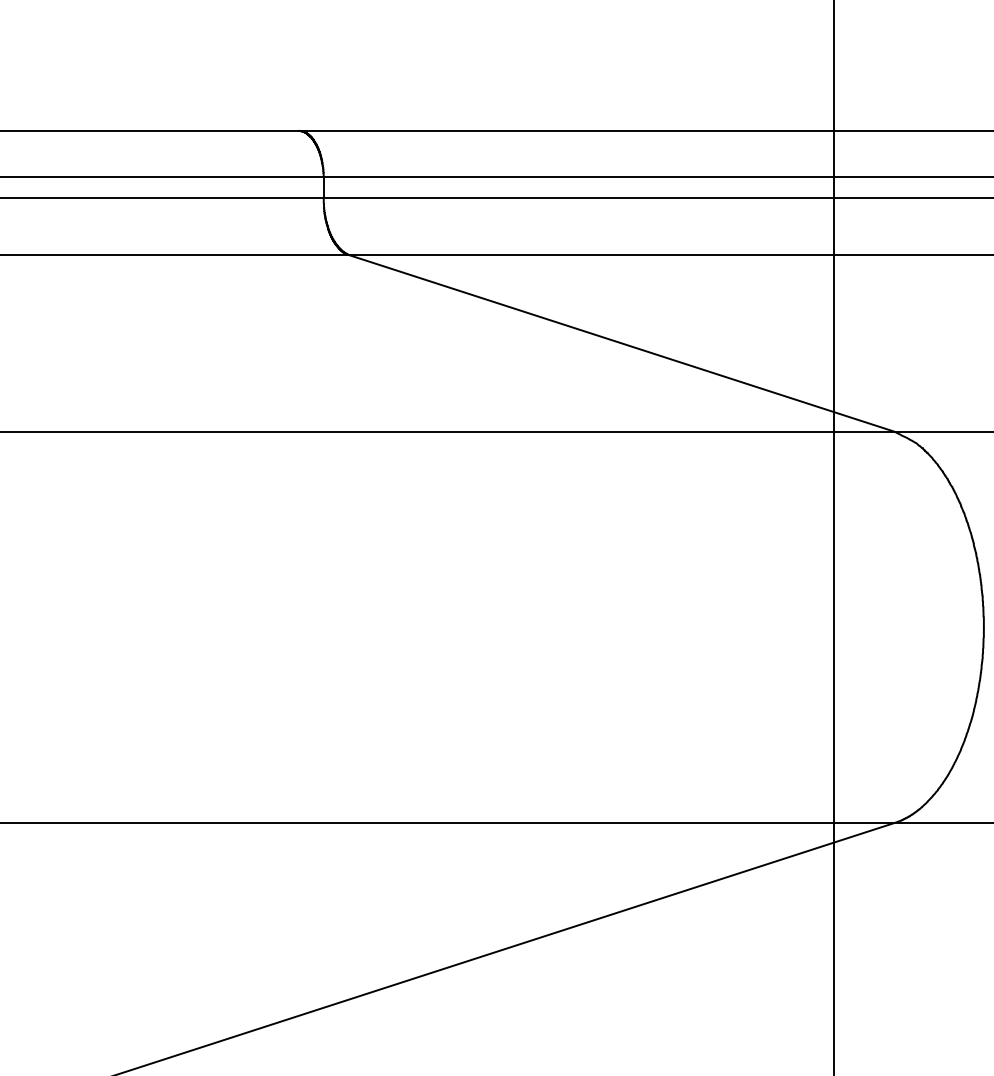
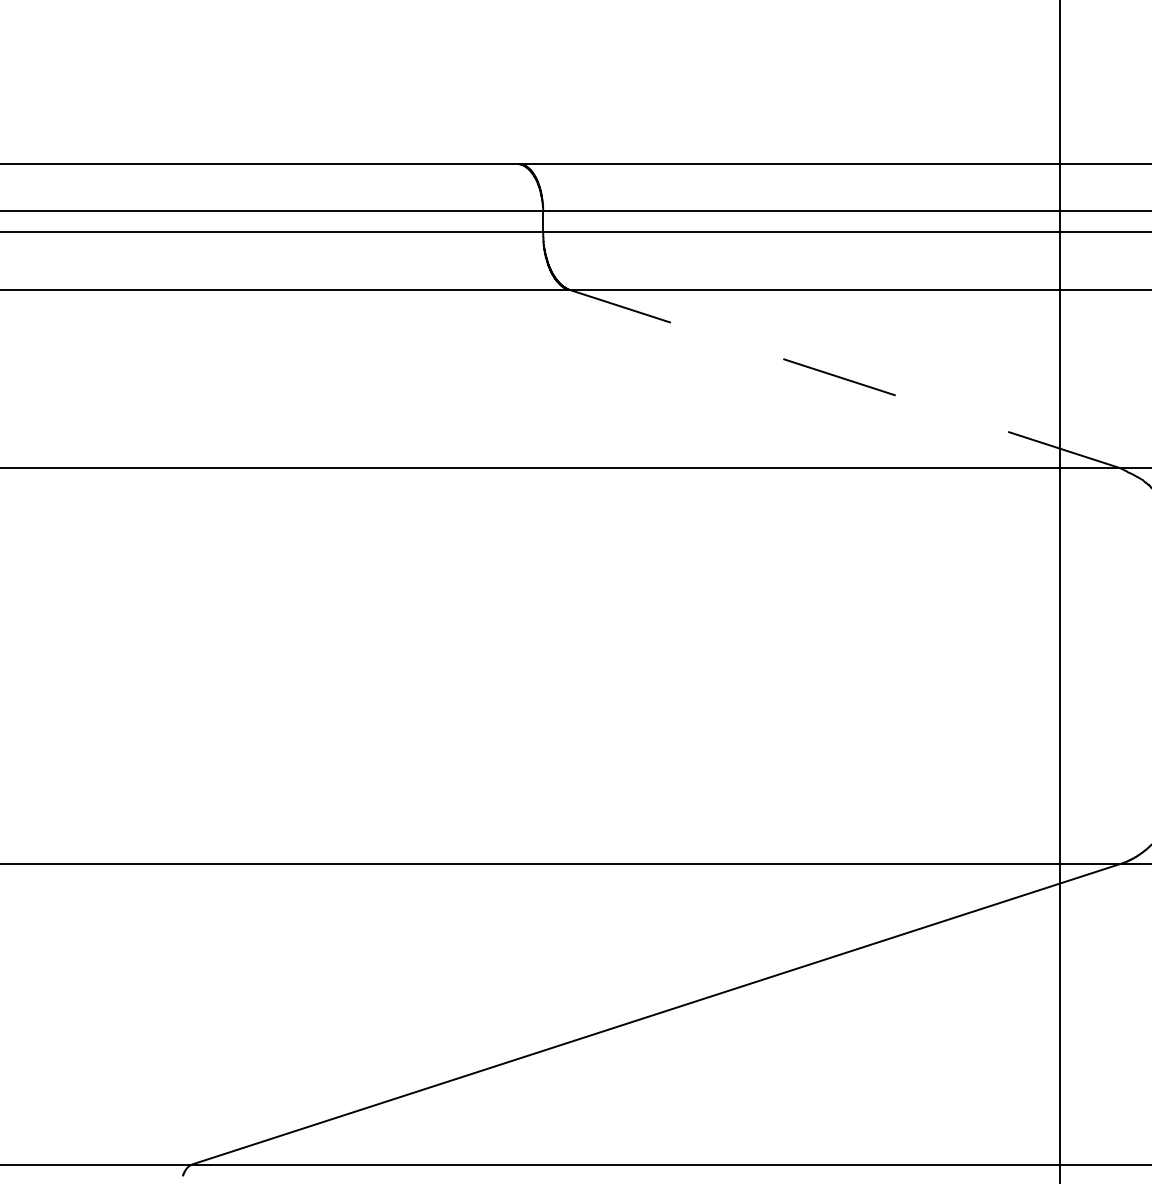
line: (621, 342) -> (844, 378), solid -> dashed

